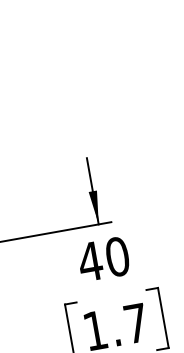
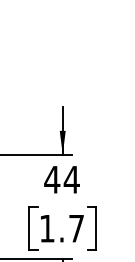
text: (116, 256) -> (71, 179), 40 -> 44

